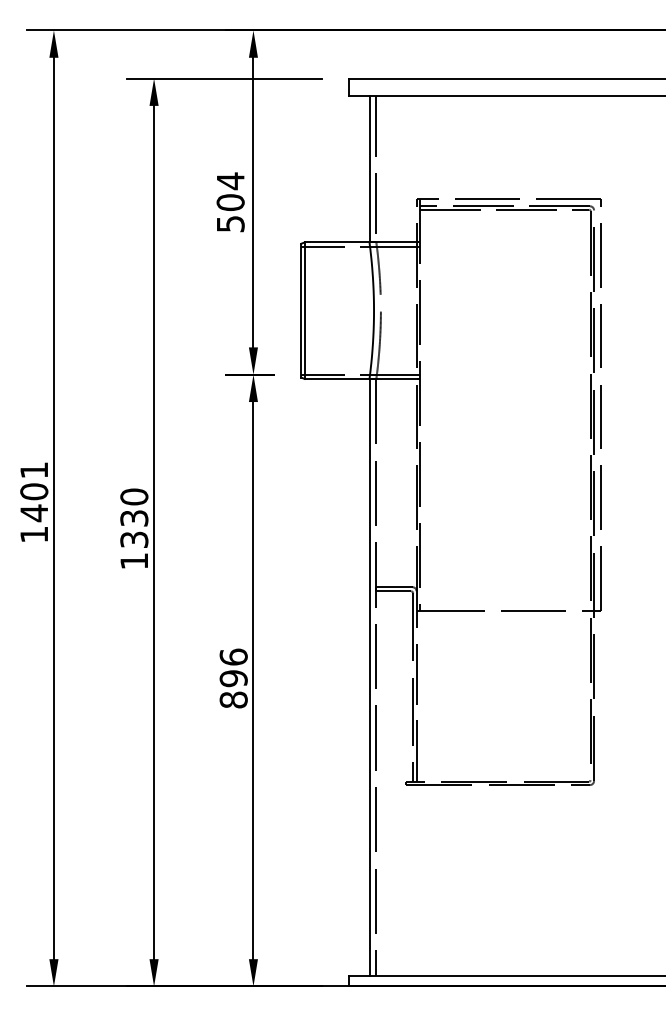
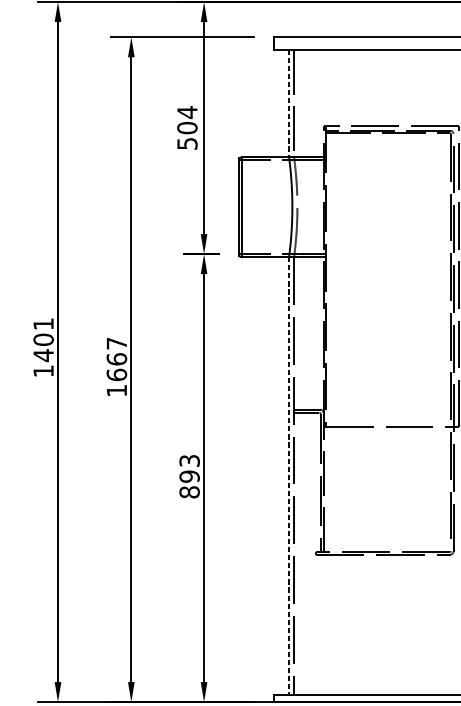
line: (369, 169) -> (289, 103), solid -> dashed
text: (134, 518) -> (117, 359), 1330 -> 1667
text: (233, 656) -> (189, 460), 896 -> 893
line: (369, 677) -> (289, 475), solid -> dashed

